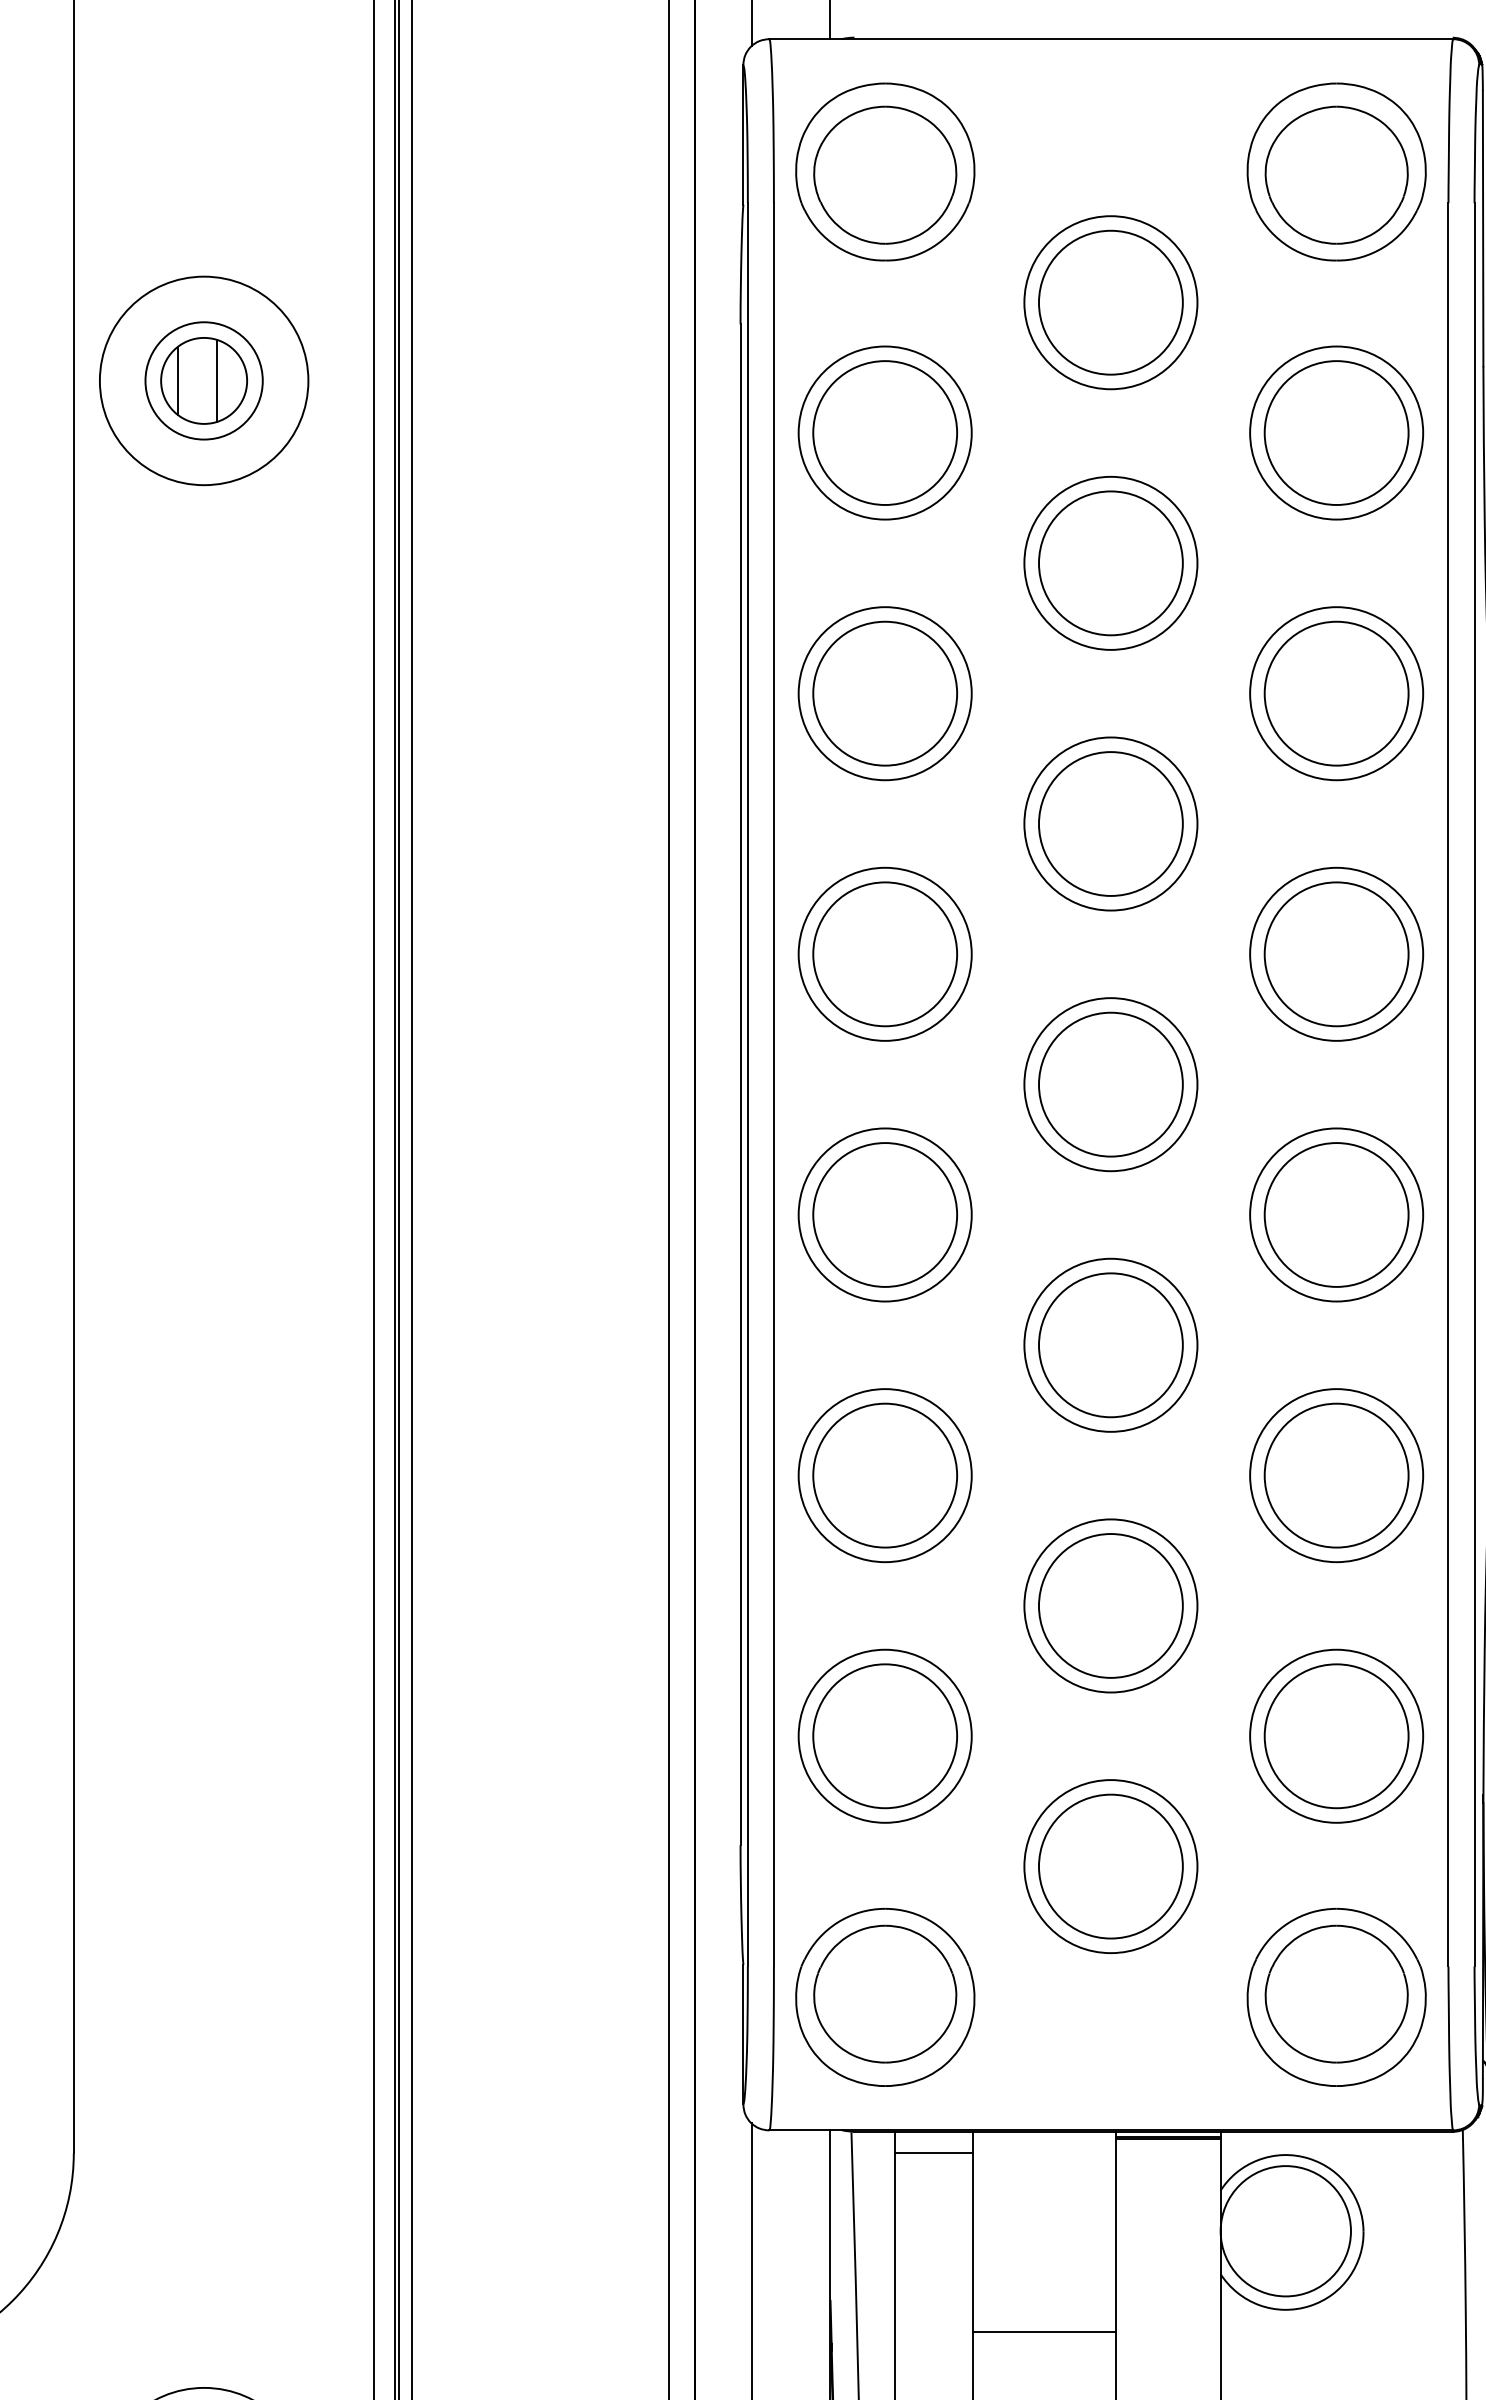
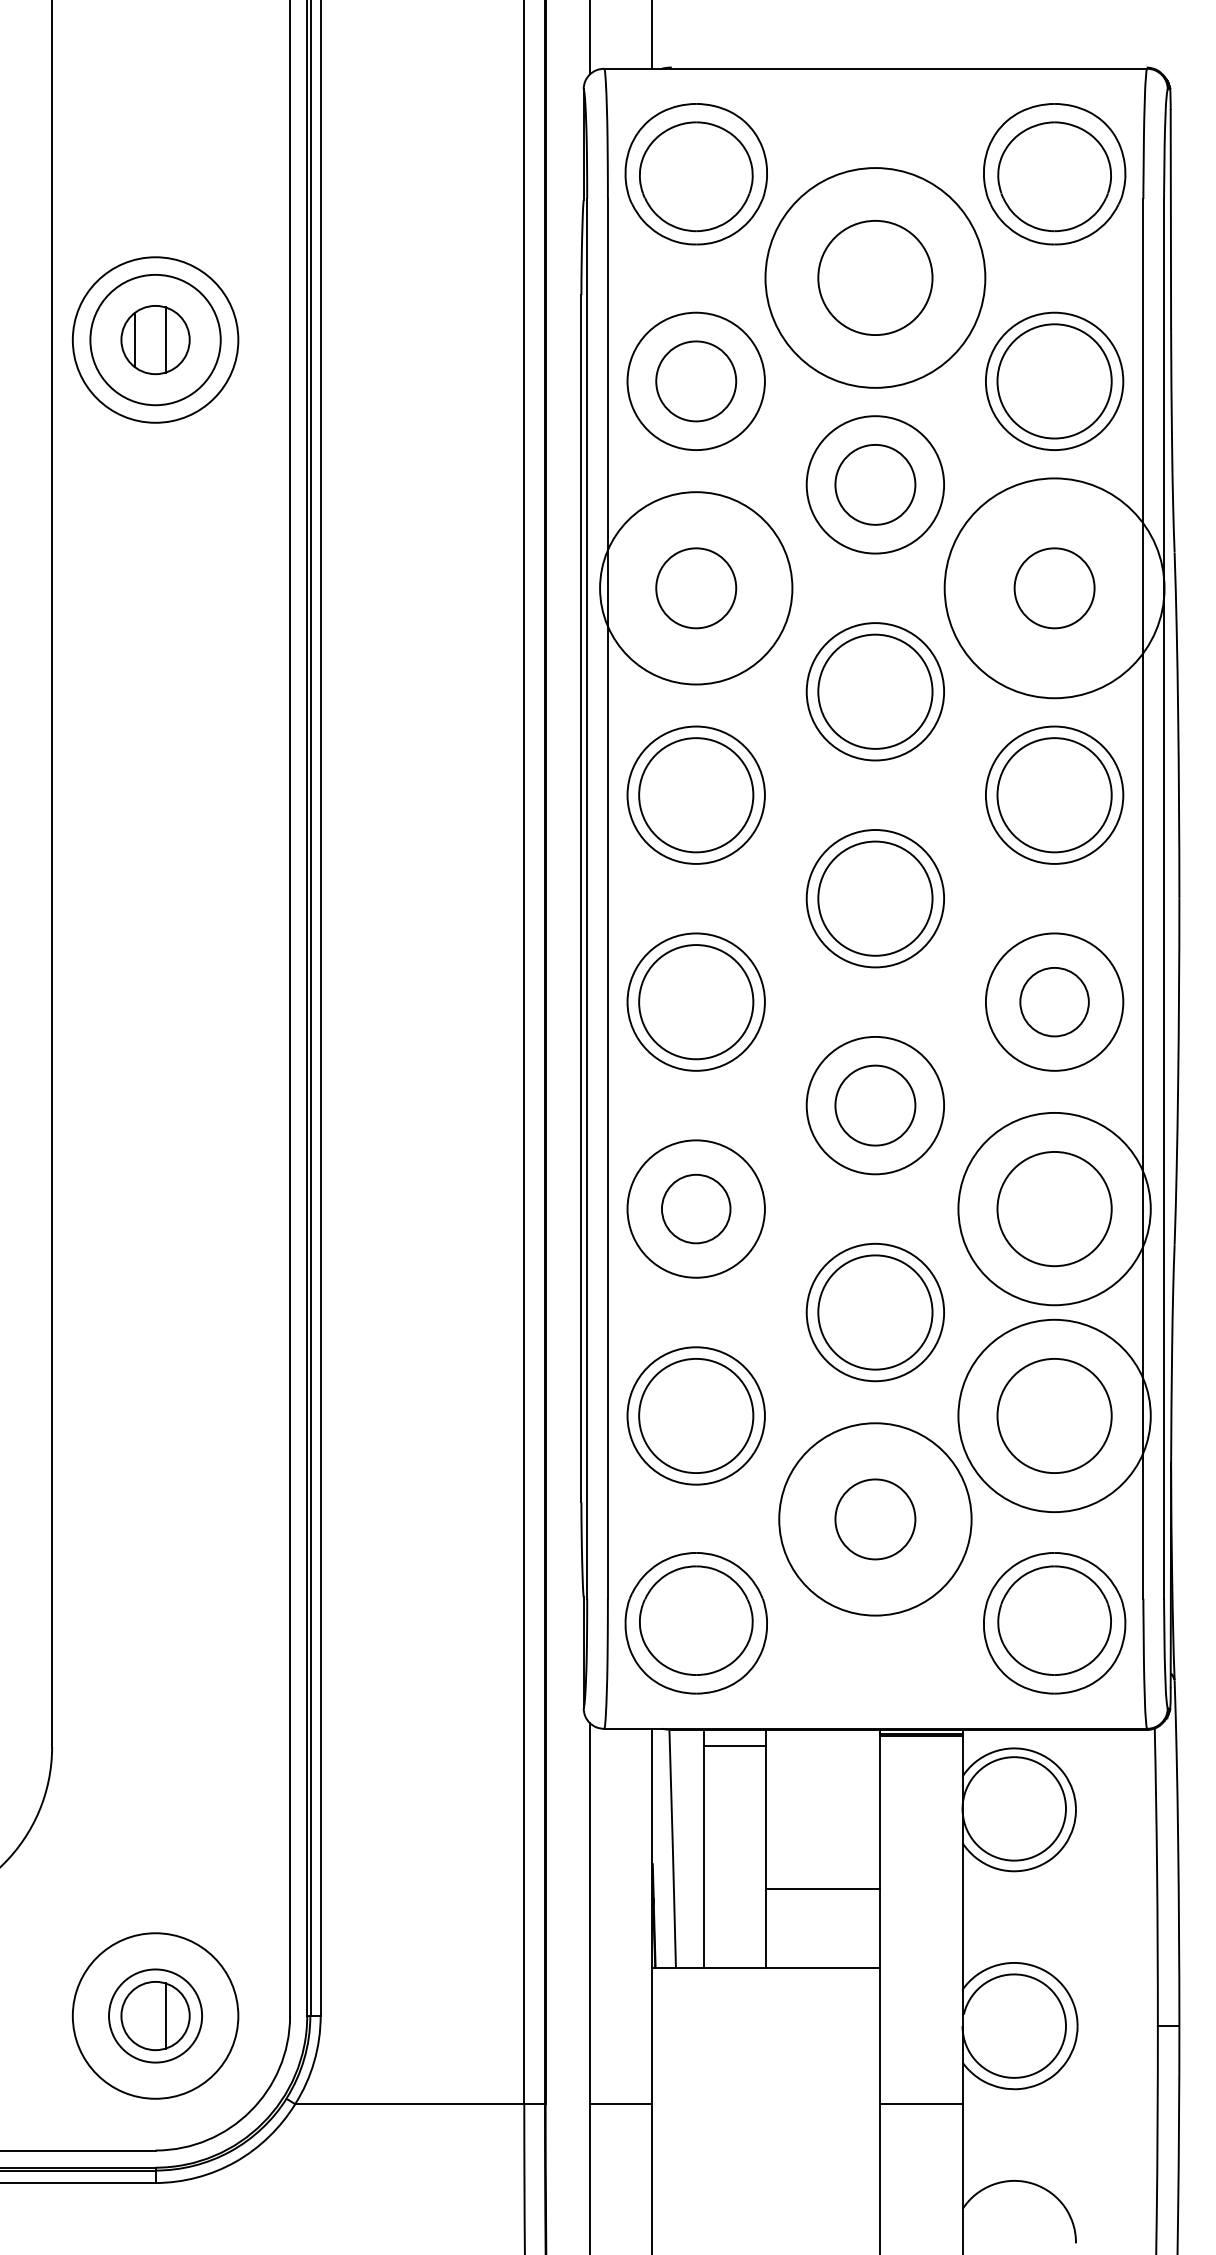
circle: (1111, 302) -> (875, 277), size x1.6
circle: (204, 380) -> (155, 339), size x1.4
circle: (885, 433) -> (696, 381), size x0.7
circle: (1111, 562) -> (875, 484), size x0.7
circle: (884, 693) -> (695, 588), size x1.4
circle: (885, 693) -> (696, 588), size x0.7
circle: (1336, 693) -> (1054, 588), size x0.7
circle: (1336, 693) -> (1054, 588), size x1.6
circle: (1336, 1215) -> (1054, 1002), size x0.6
circle: (1111, 1345) -> (875, 1105), size x0.7
circle: (885, 1474) -> (696, 1208), size x0.6
circle: (1336, 1474) -> (1054, 1208), size x1.4
circle: (1336, 1735) -> (1054, 1415), size x1.4
circle: (1111, 1866) -> (875, 1519), size x0.7
circle: (1111, 1866) -> (875, 1519), size x1.4

